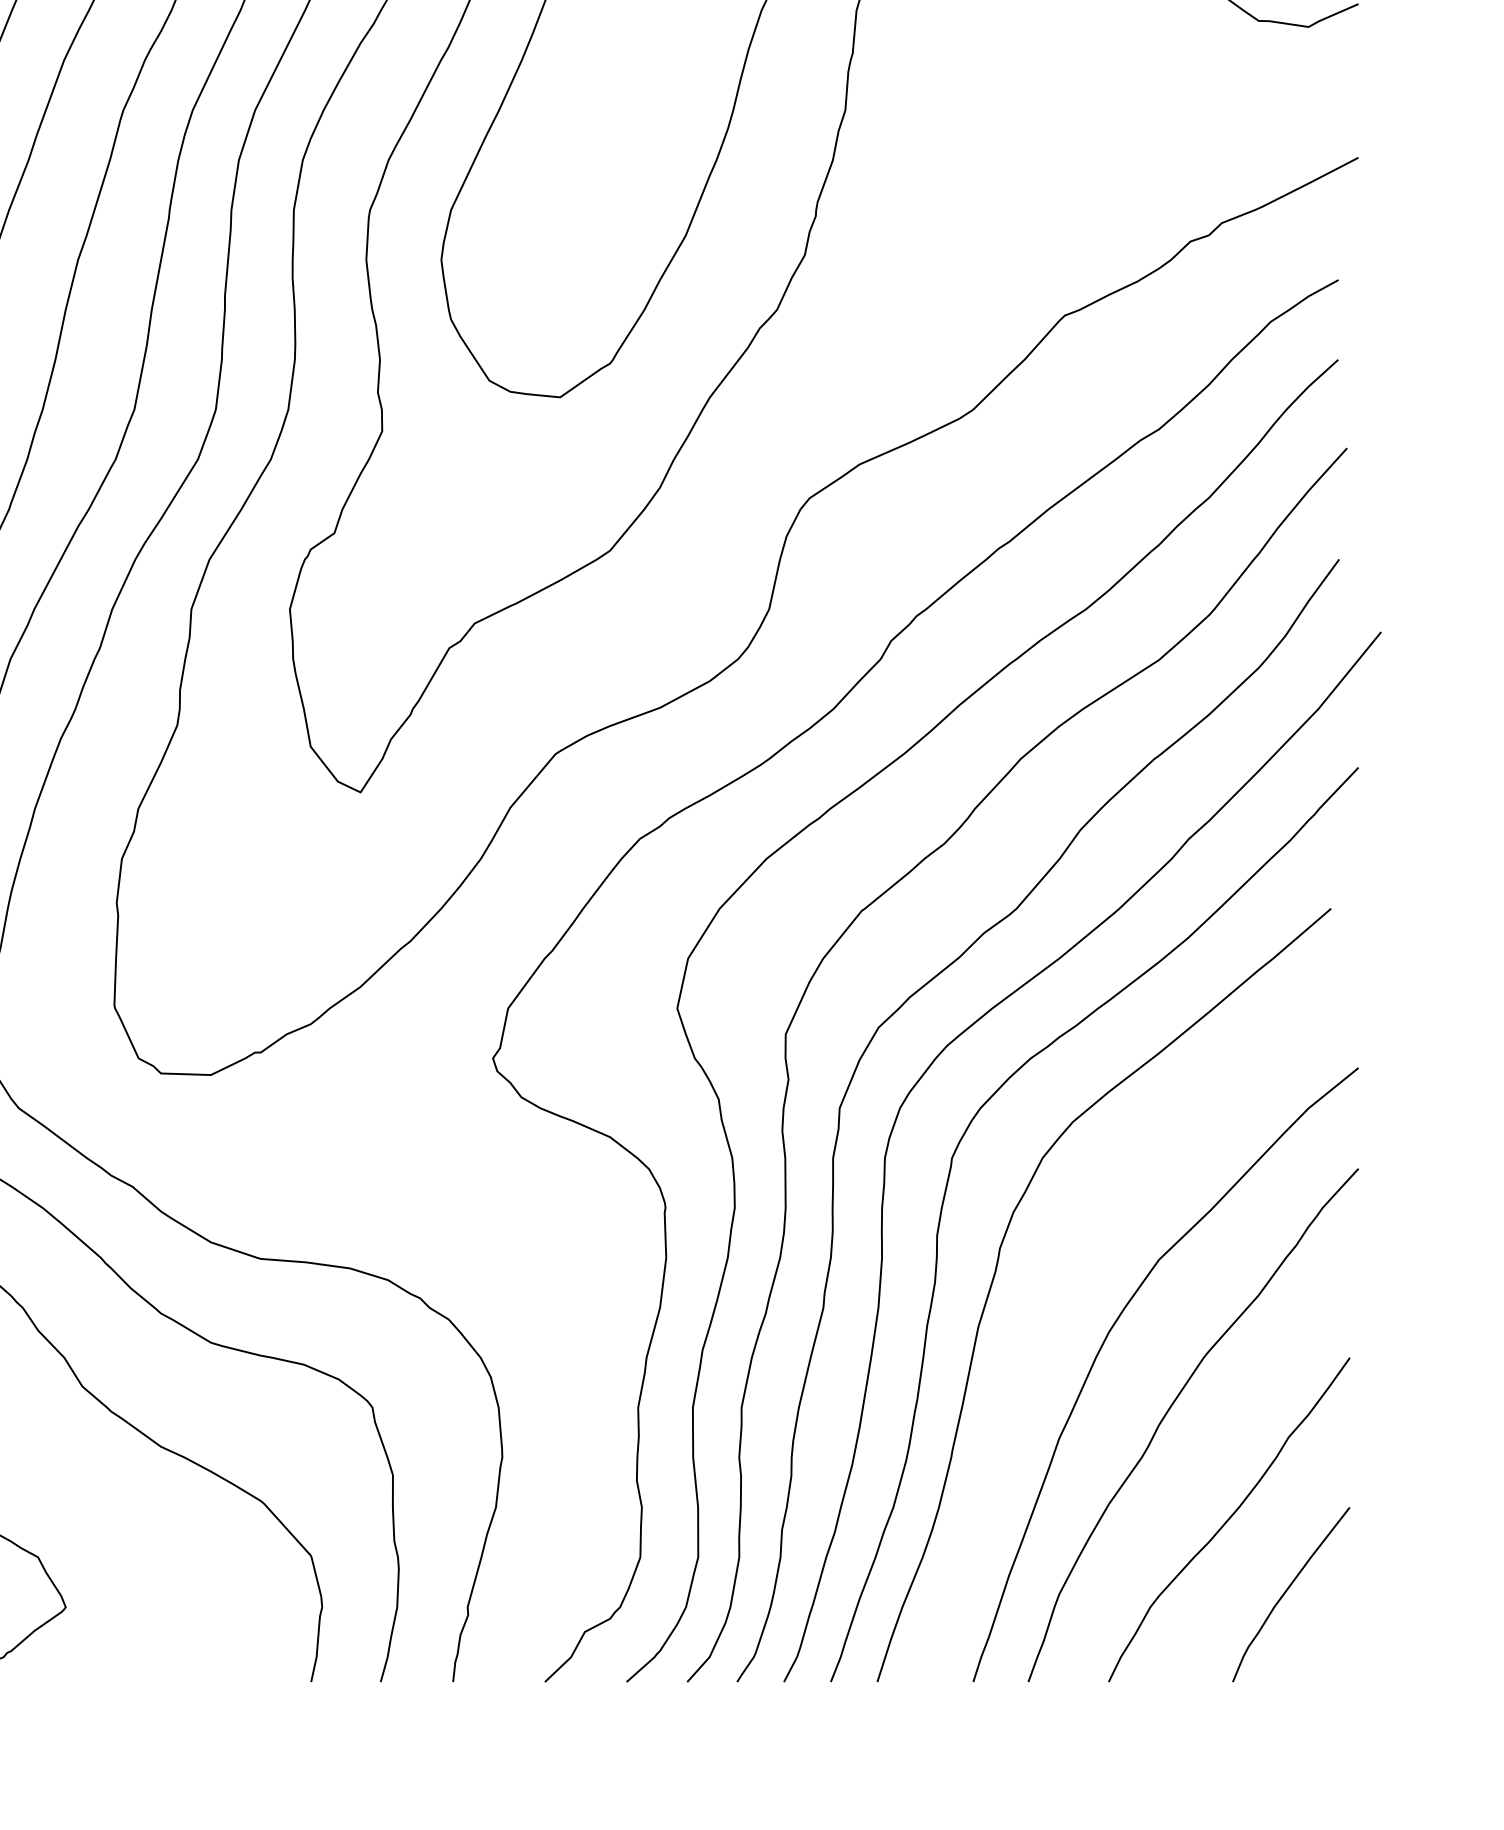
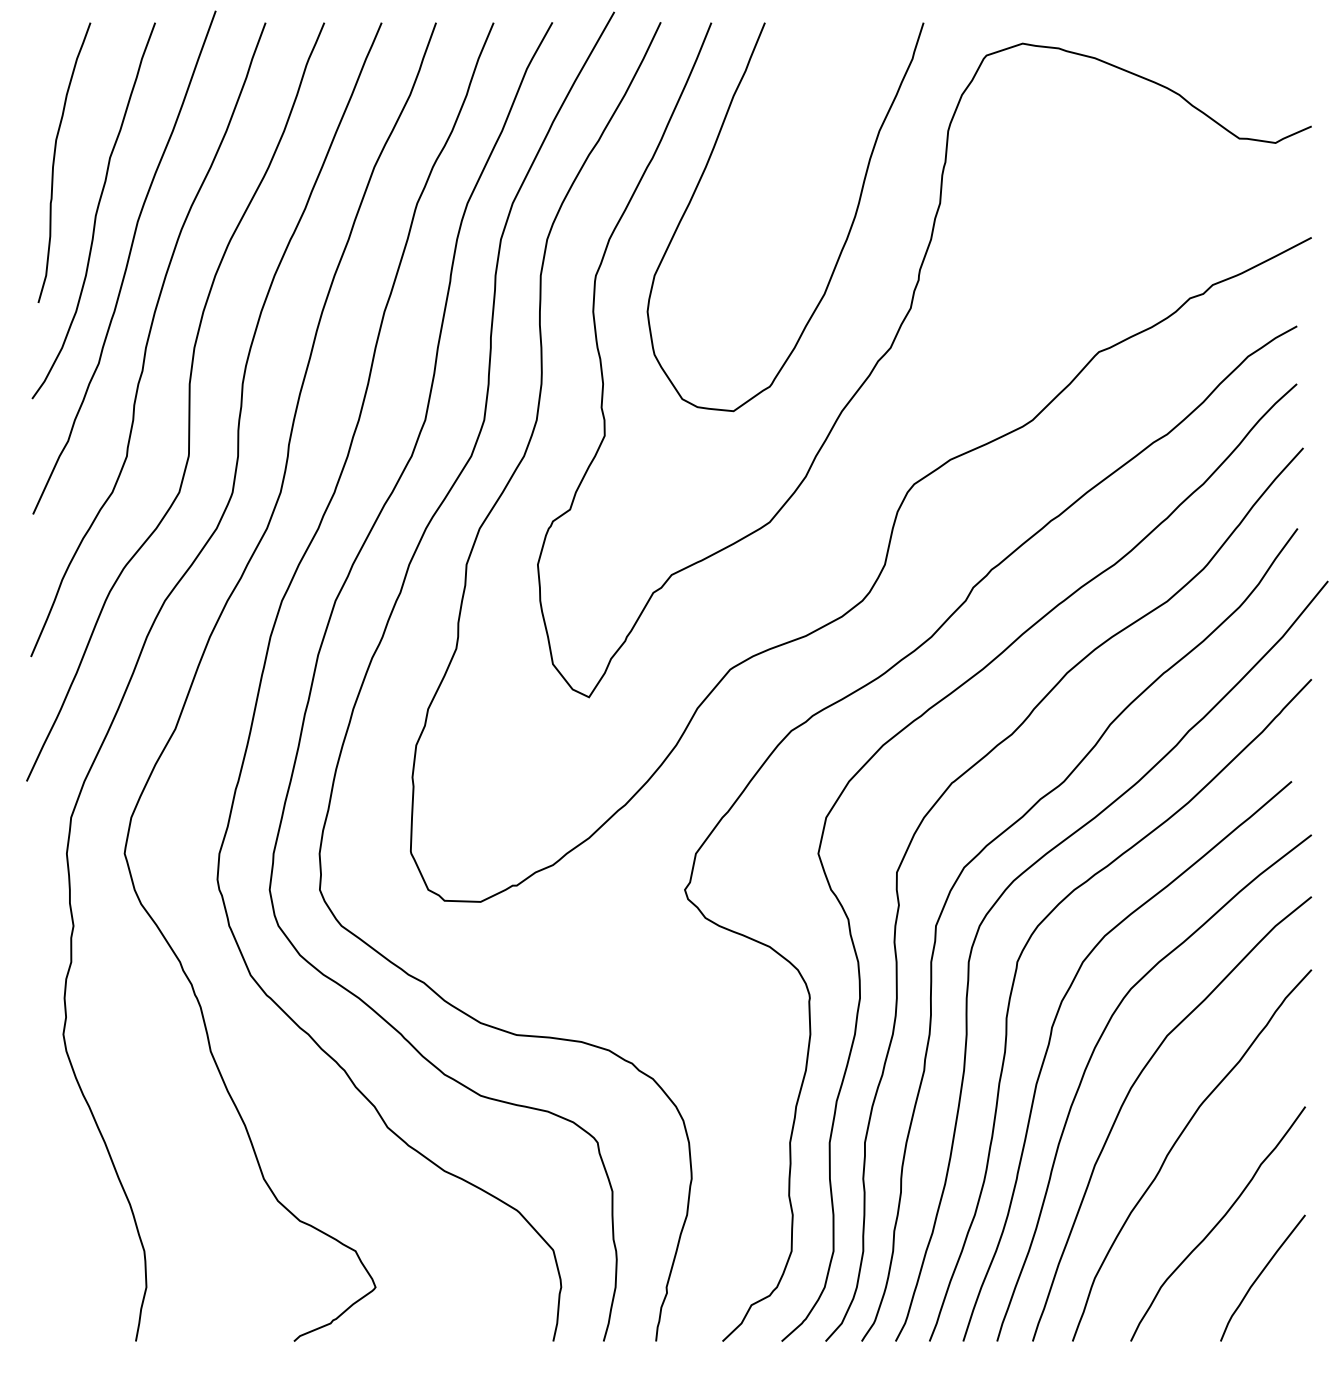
curve: (1051, 1298) -> (1089, 1063), added

